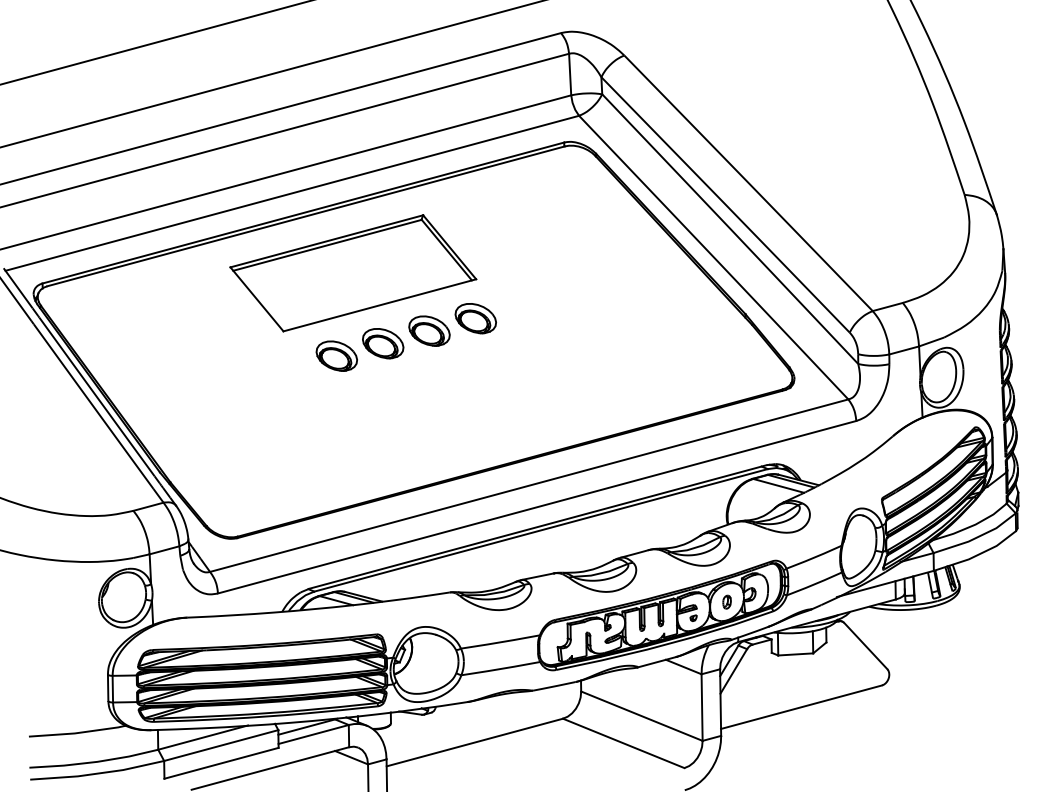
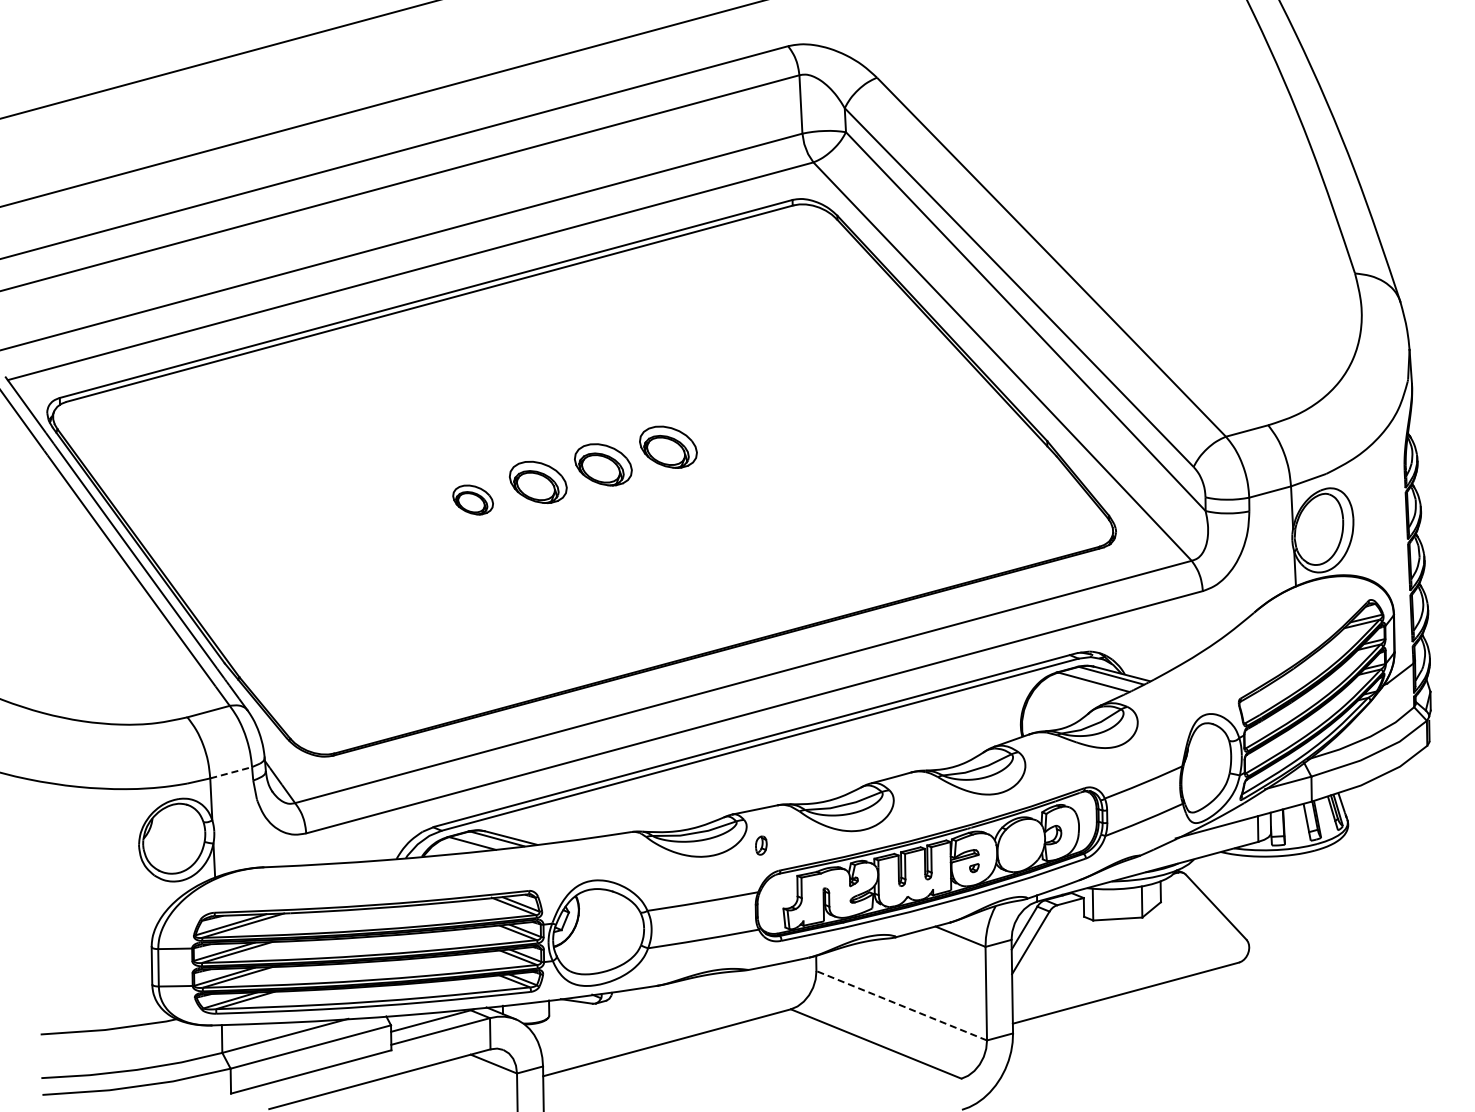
part: (353, 273) -> (496, 383), removed
part: (336, 355) -> (472, 499), size x0.7
line: (164, 550) -> (231, 772), solid -> dashed
part: (727, 602) -> (761, 845), moved
line: (641, 715) -> (901, 1005), solid -> dashed

